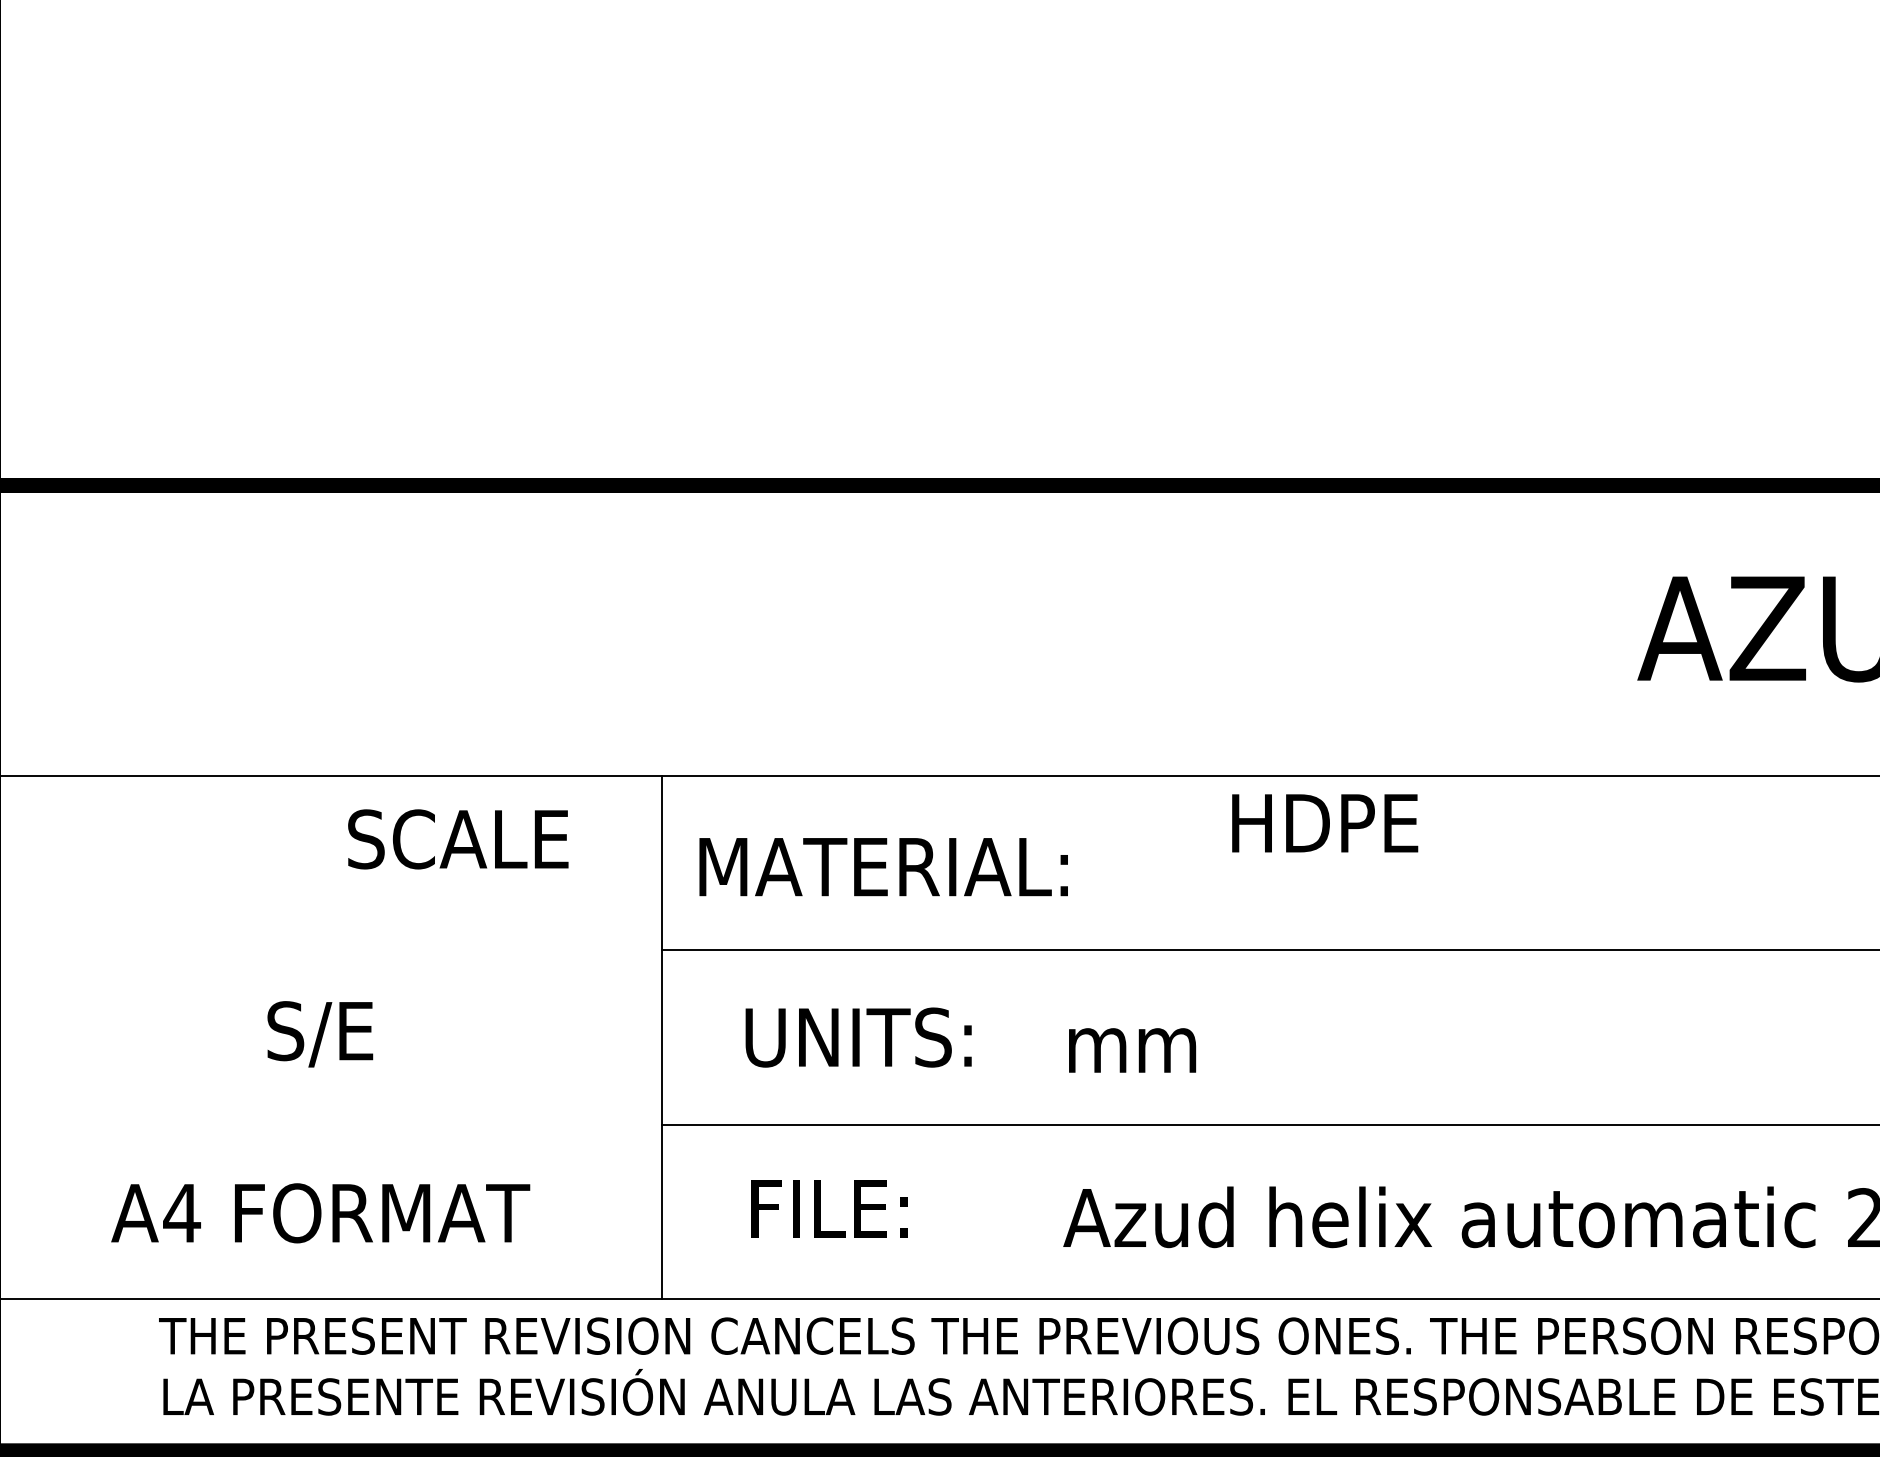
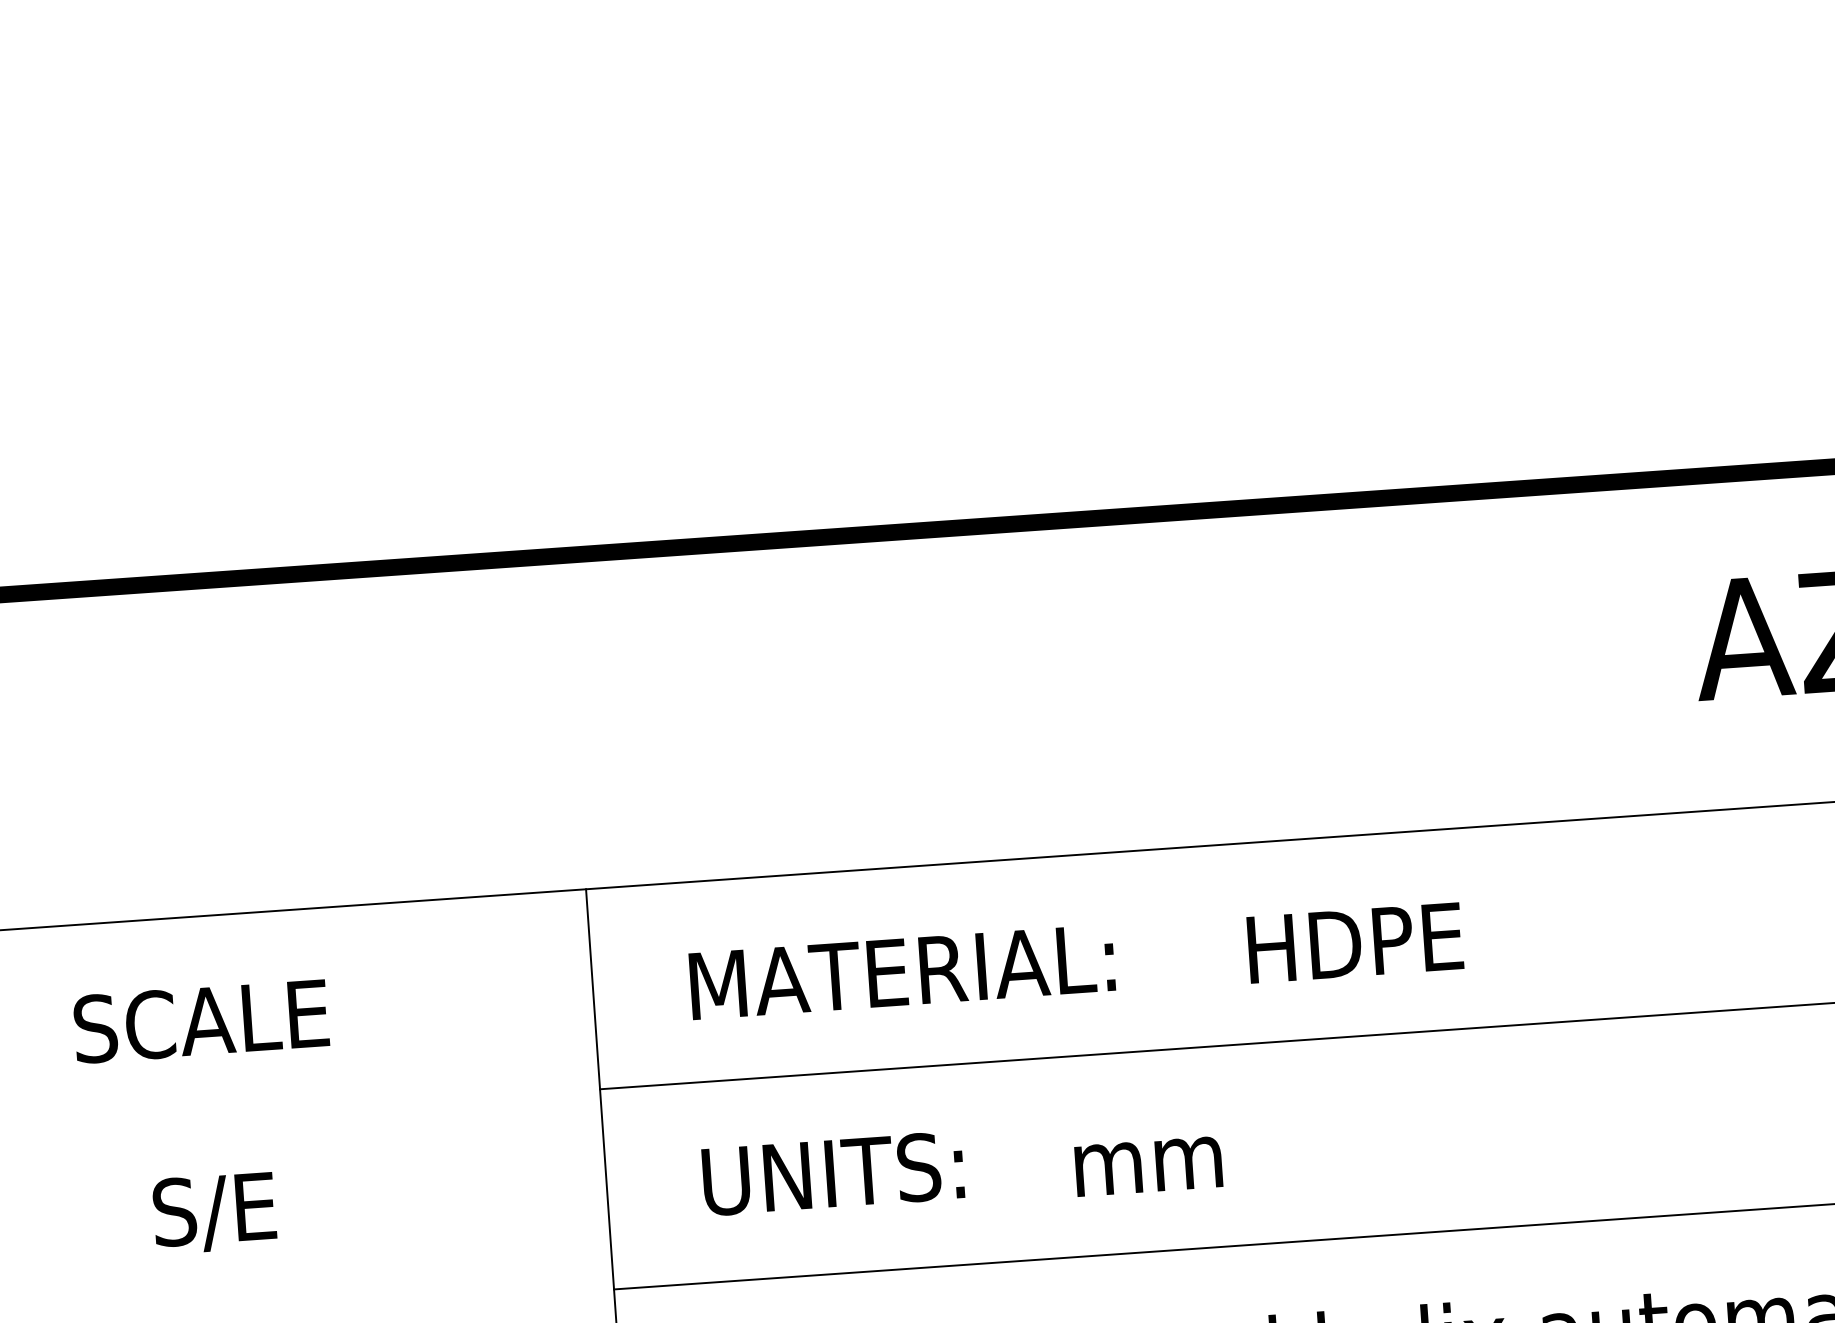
text: (1325, 823) -> (1355, 943), moved
text: (458, 839) -> (201, 1021), moved
text: (883, 867) -> (902, 972), moved

